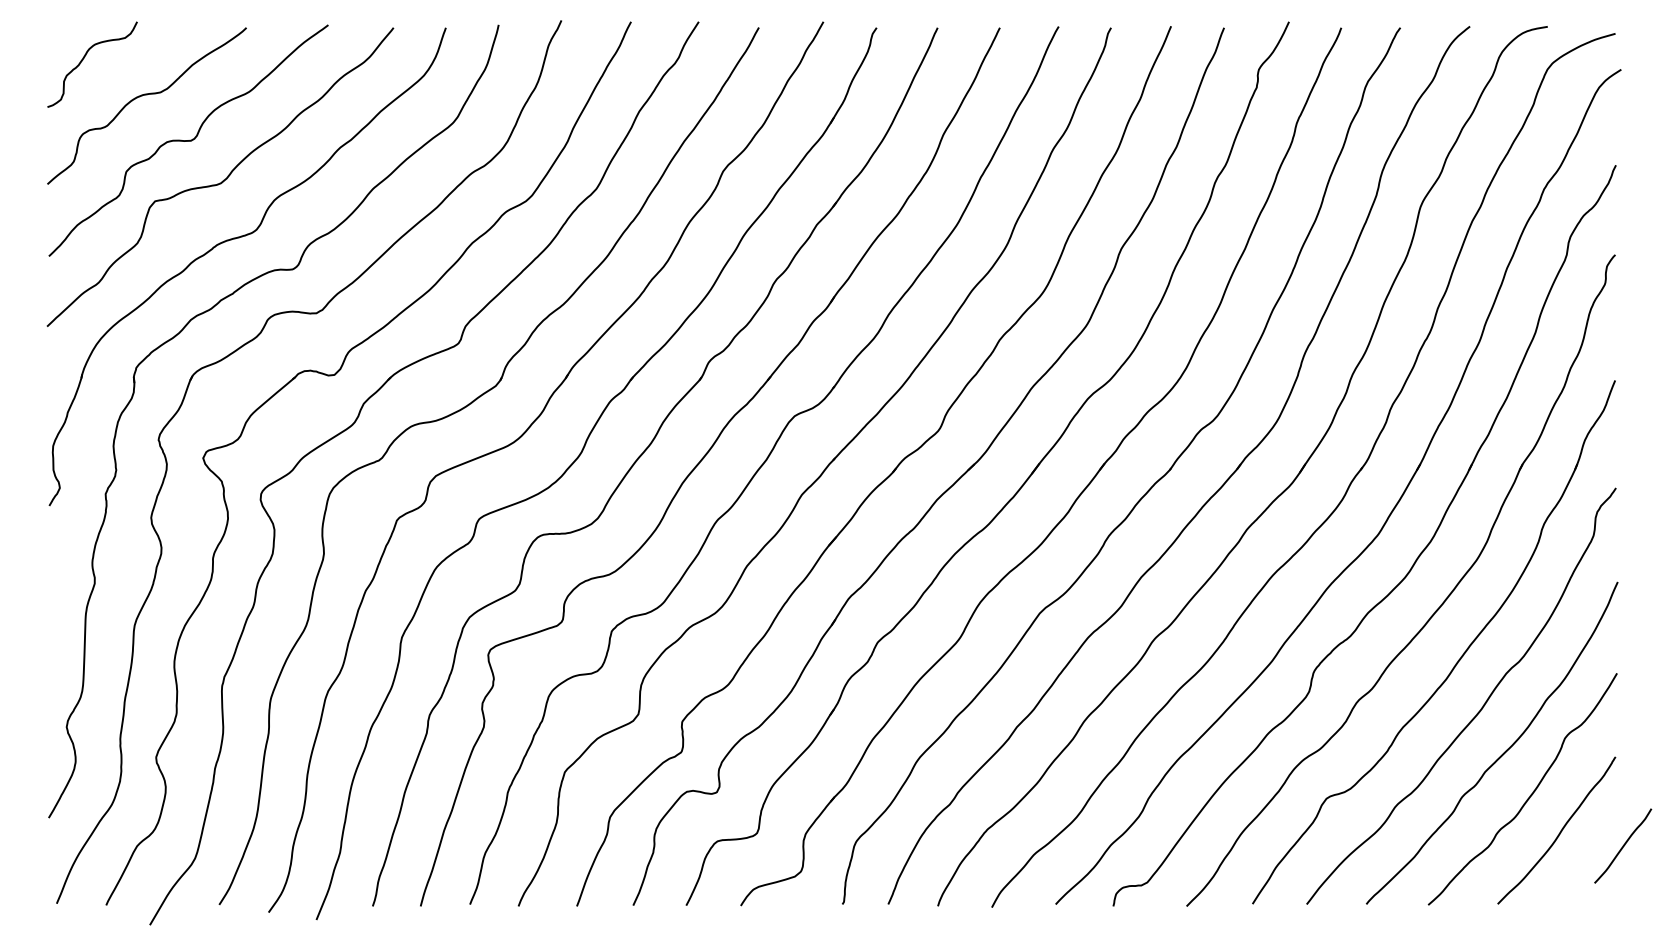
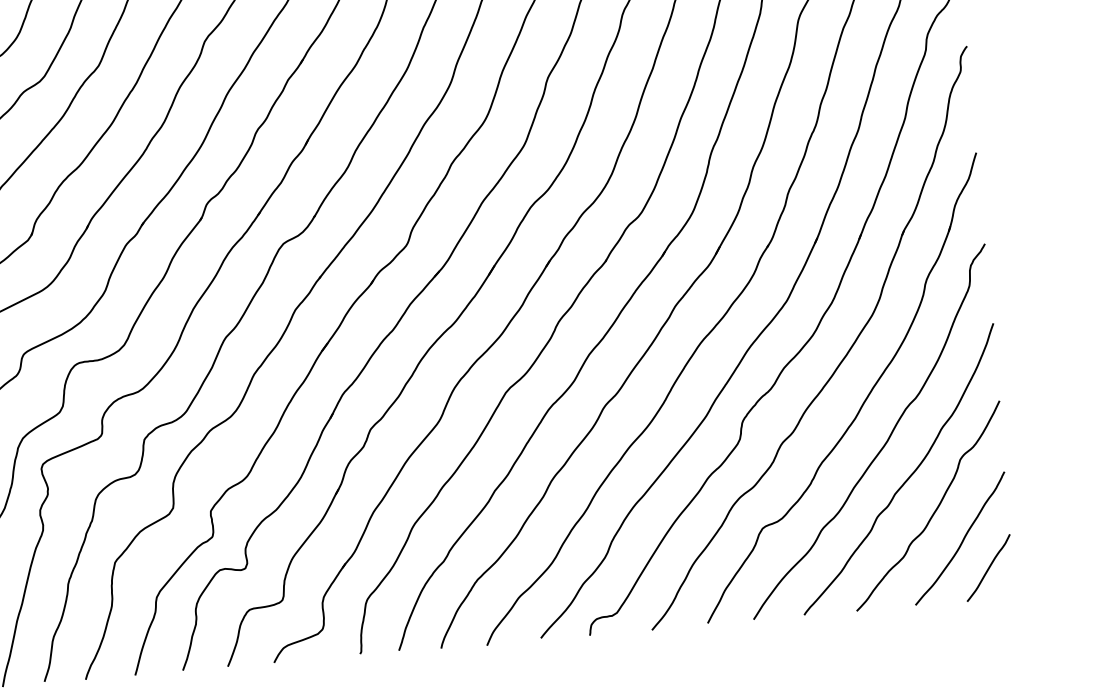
curve: (1623, 845) -> (988, 567), moved

